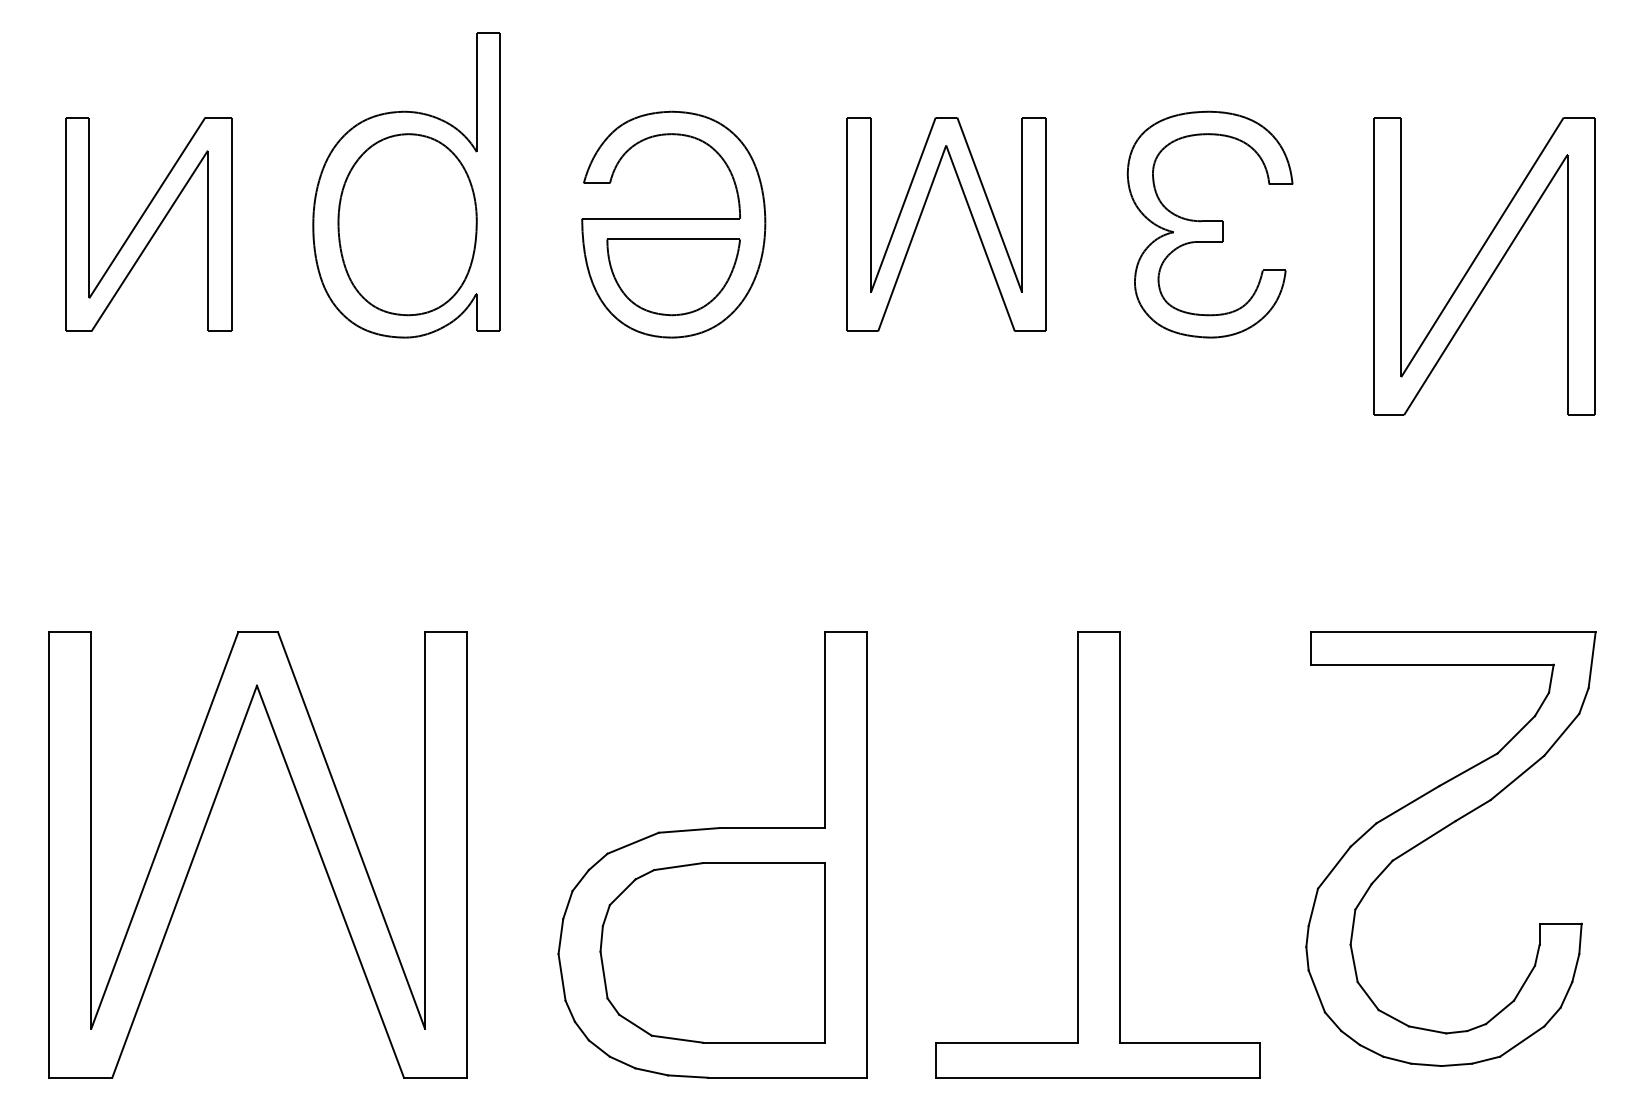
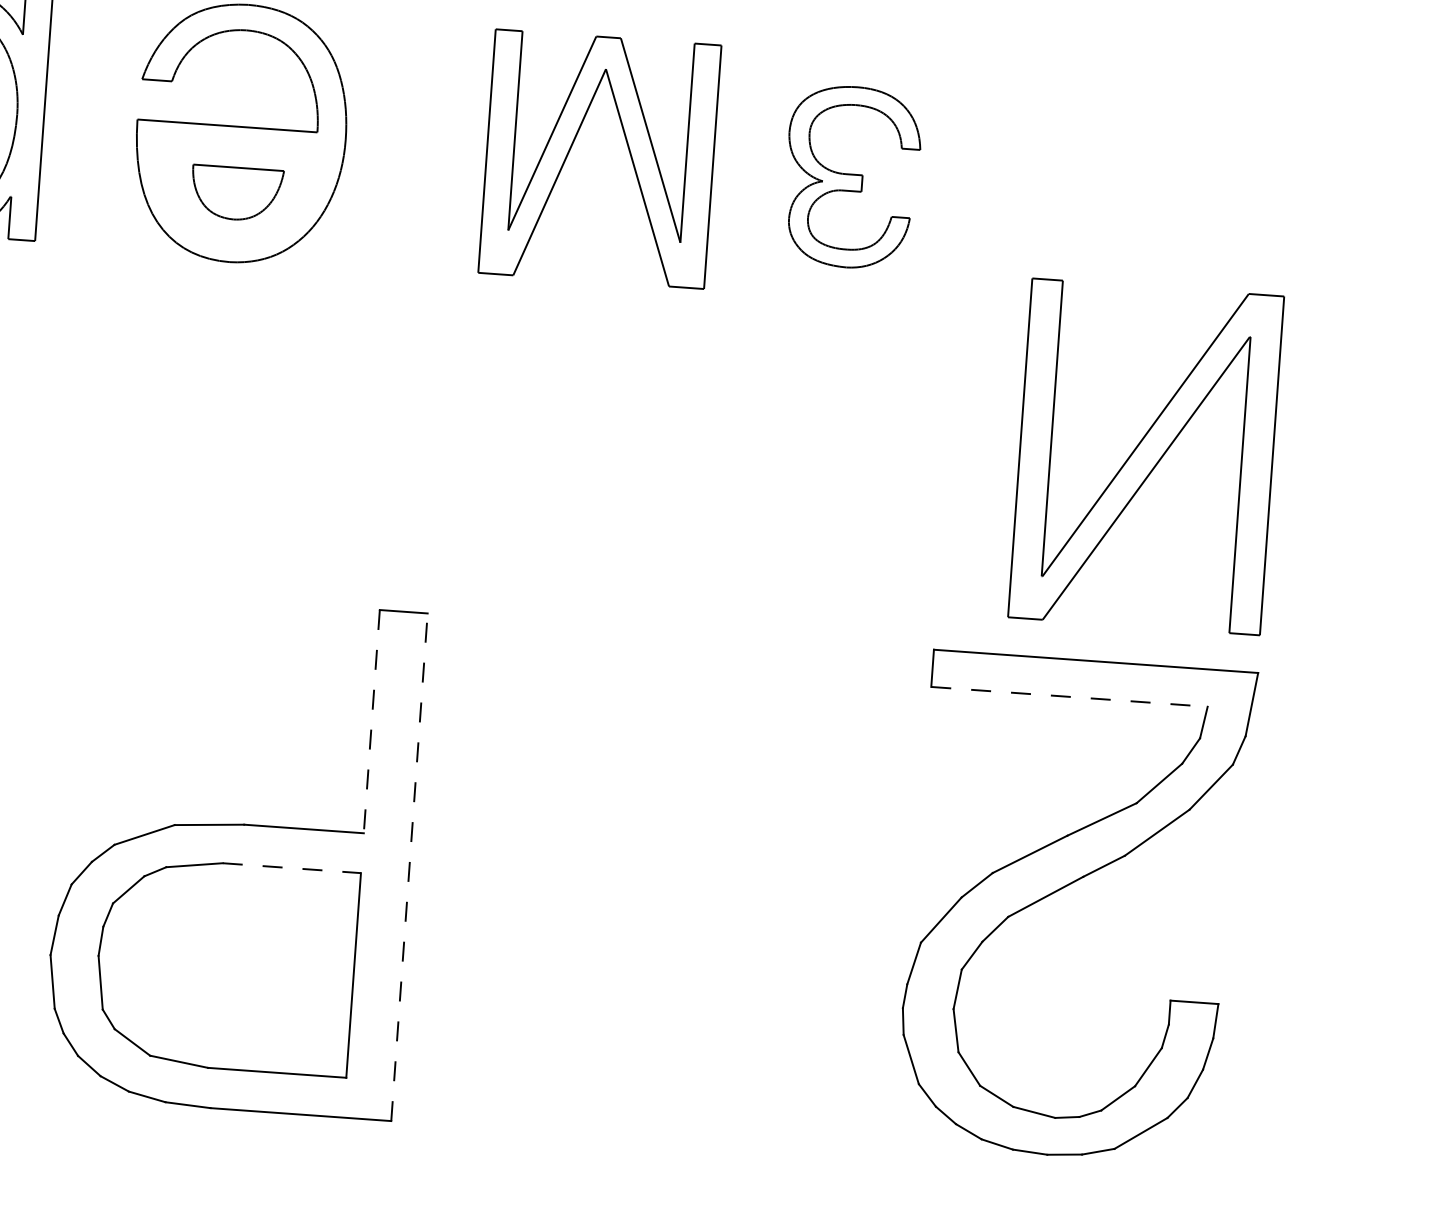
part: (971, 217) -> (628, 153), moved
part: (1209, 224) -> (851, 177), size x0.7
part: (1484, 266) -> (1146, 457), moved
part: (673, 277) -> (236, 193), size x0.6
line: (1432, 664) -> (1069, 696), solid -> dashed
line: (824, 730) -> (371, 722), solid -> dashed
line: (866, 854) -> (409, 866), solid -> dashed
part: (1097, 854) -> (672, 885), removed
line: (763, 863) -> (291, 868), solid -> dashed

